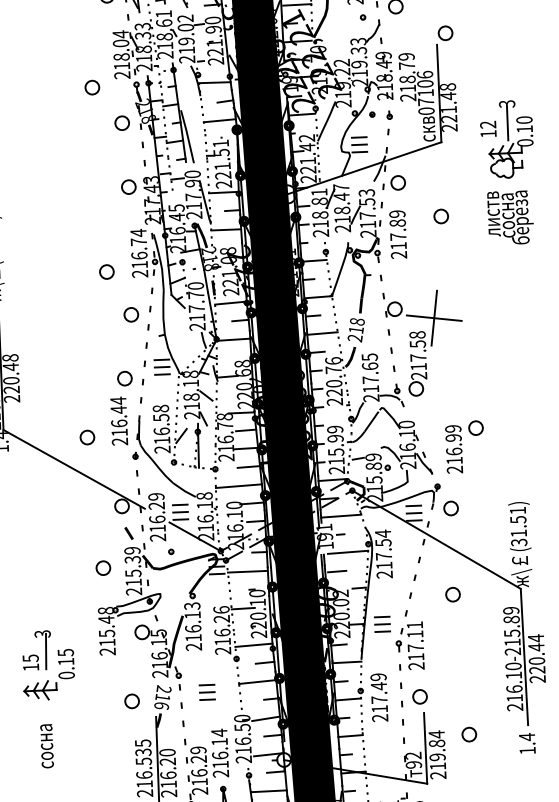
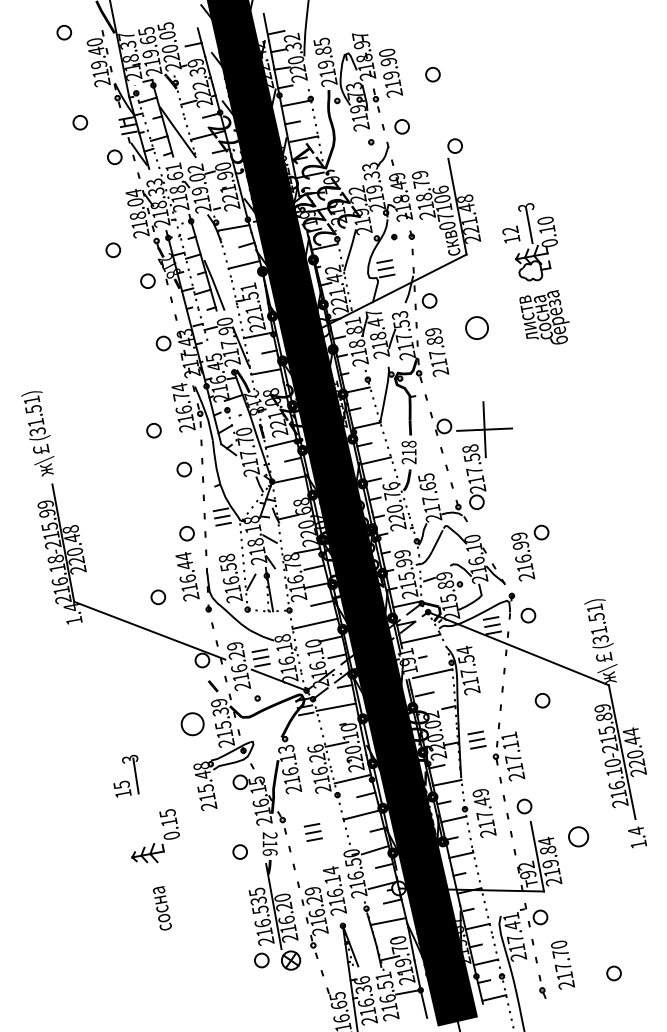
circle: (440, 215) -> (476, 327), size x1.6
circle: (103, 568) -> (192, 724), size x1.6
part: (36, 649) -> (126, 775), moved
circle: (469, 734) -> (578, 836), size x1.4

